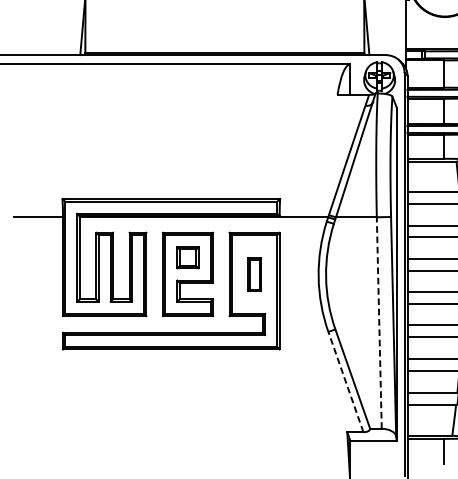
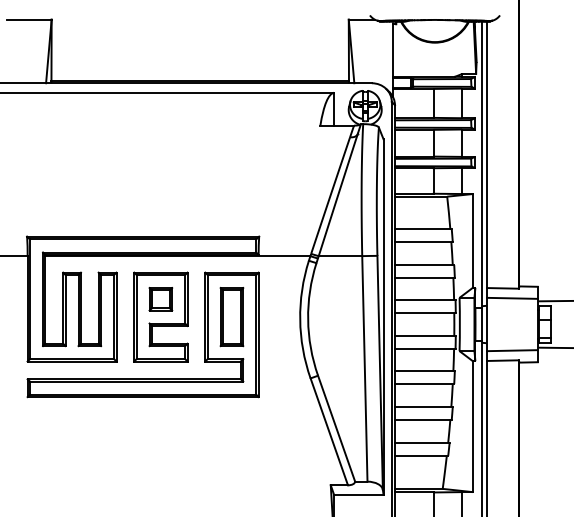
part: (254, 274) -> (231, 317), size x1.67
line: (378, 322) -> (364, 368), dashed -> solid
line: (346, 381) -> (329, 431), dashed -> solid

